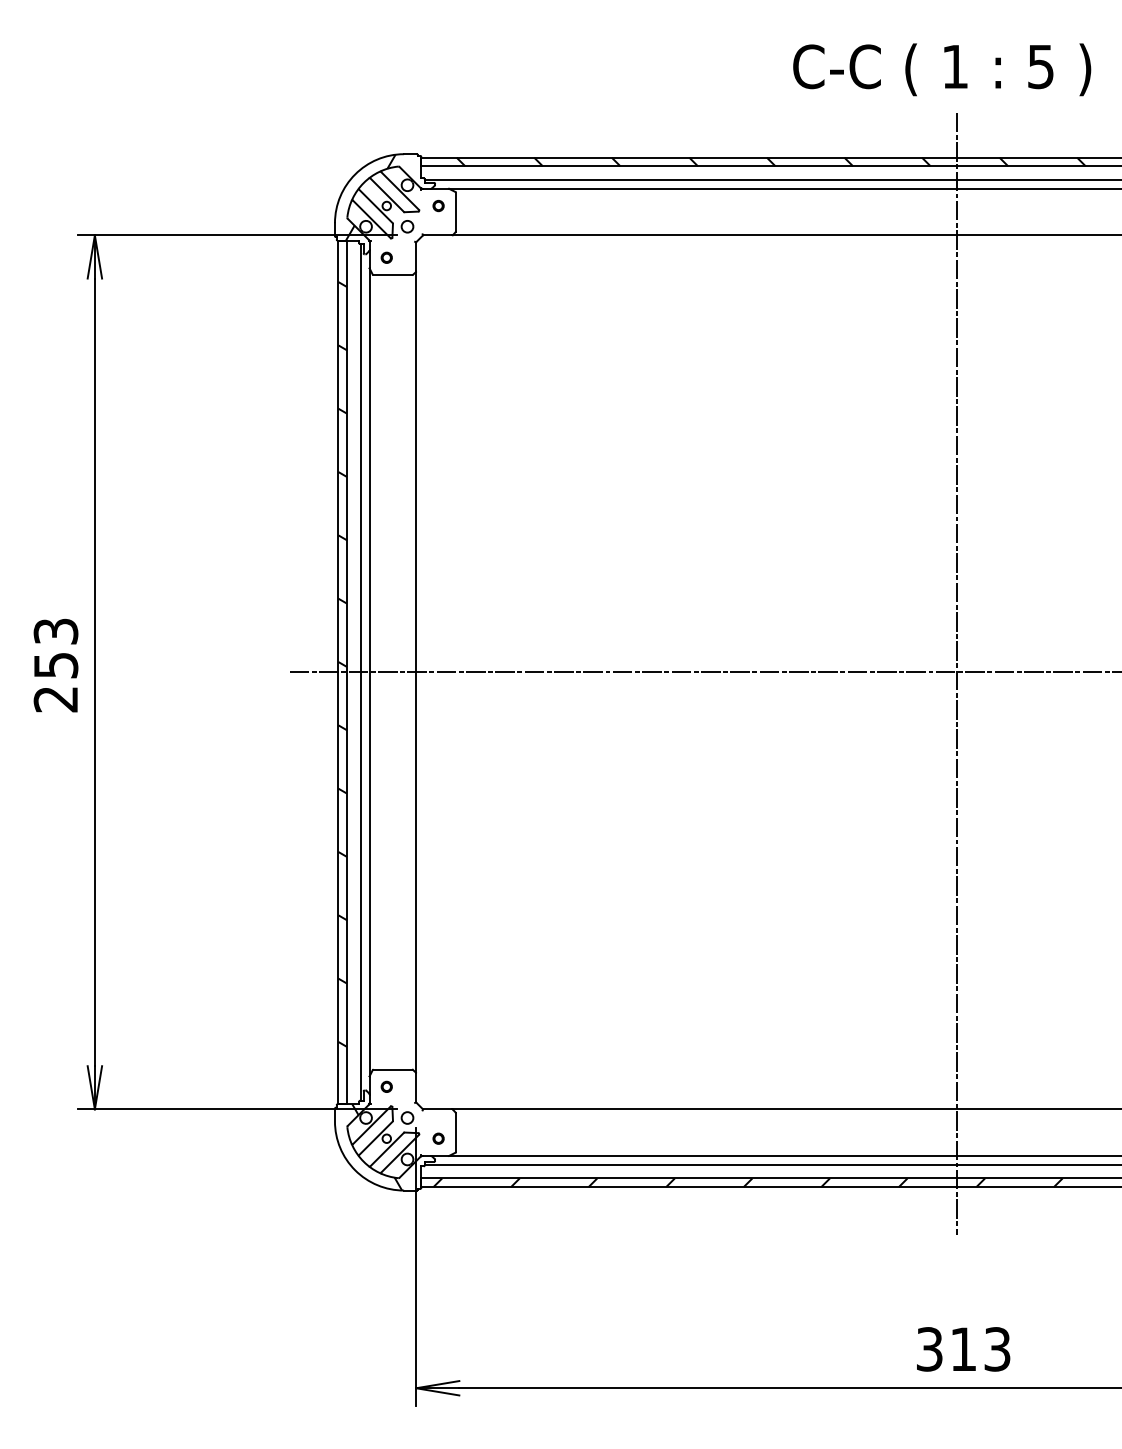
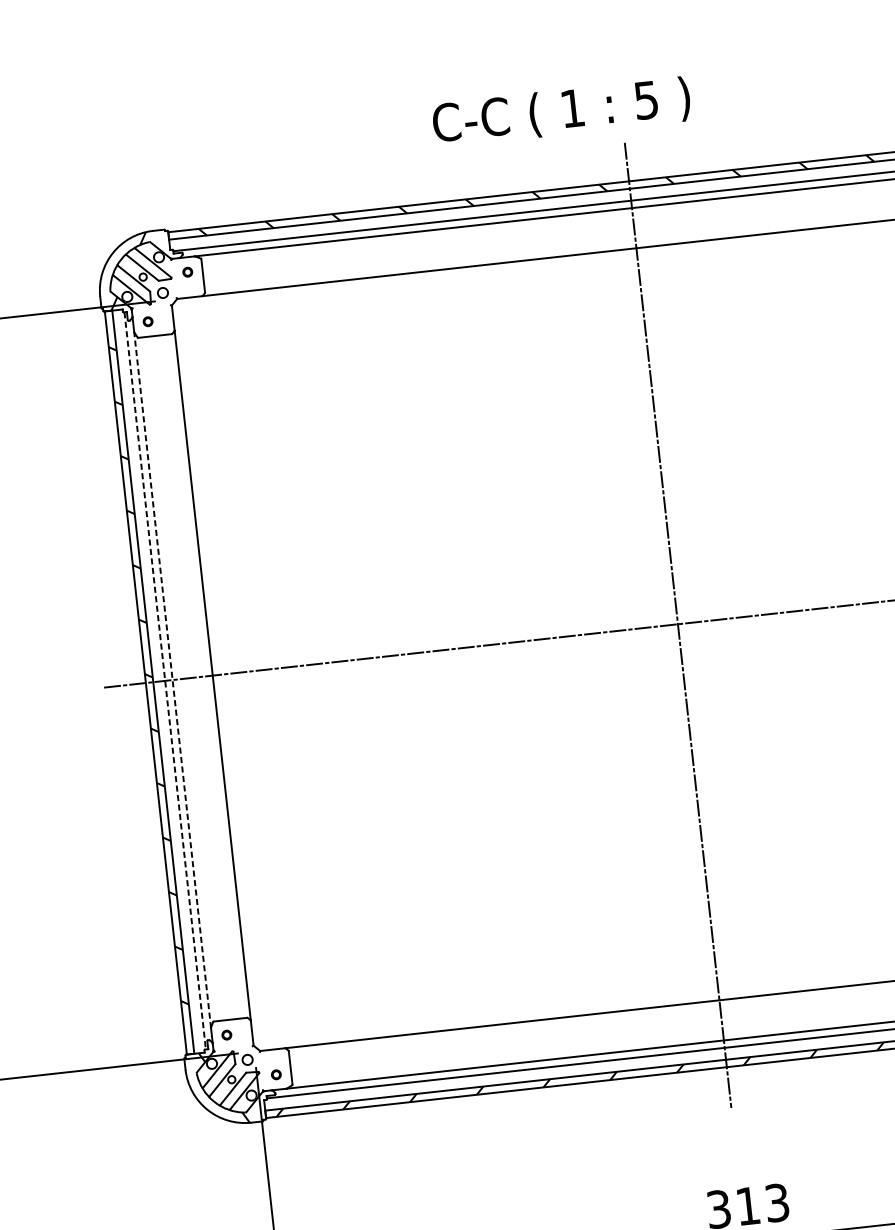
text: (942, 69) -> (561, 112), moved
line: (369, 671) -> (172, 679), solid -> dashed
line: (360, 672) -> (164, 681), solid -> dashed

